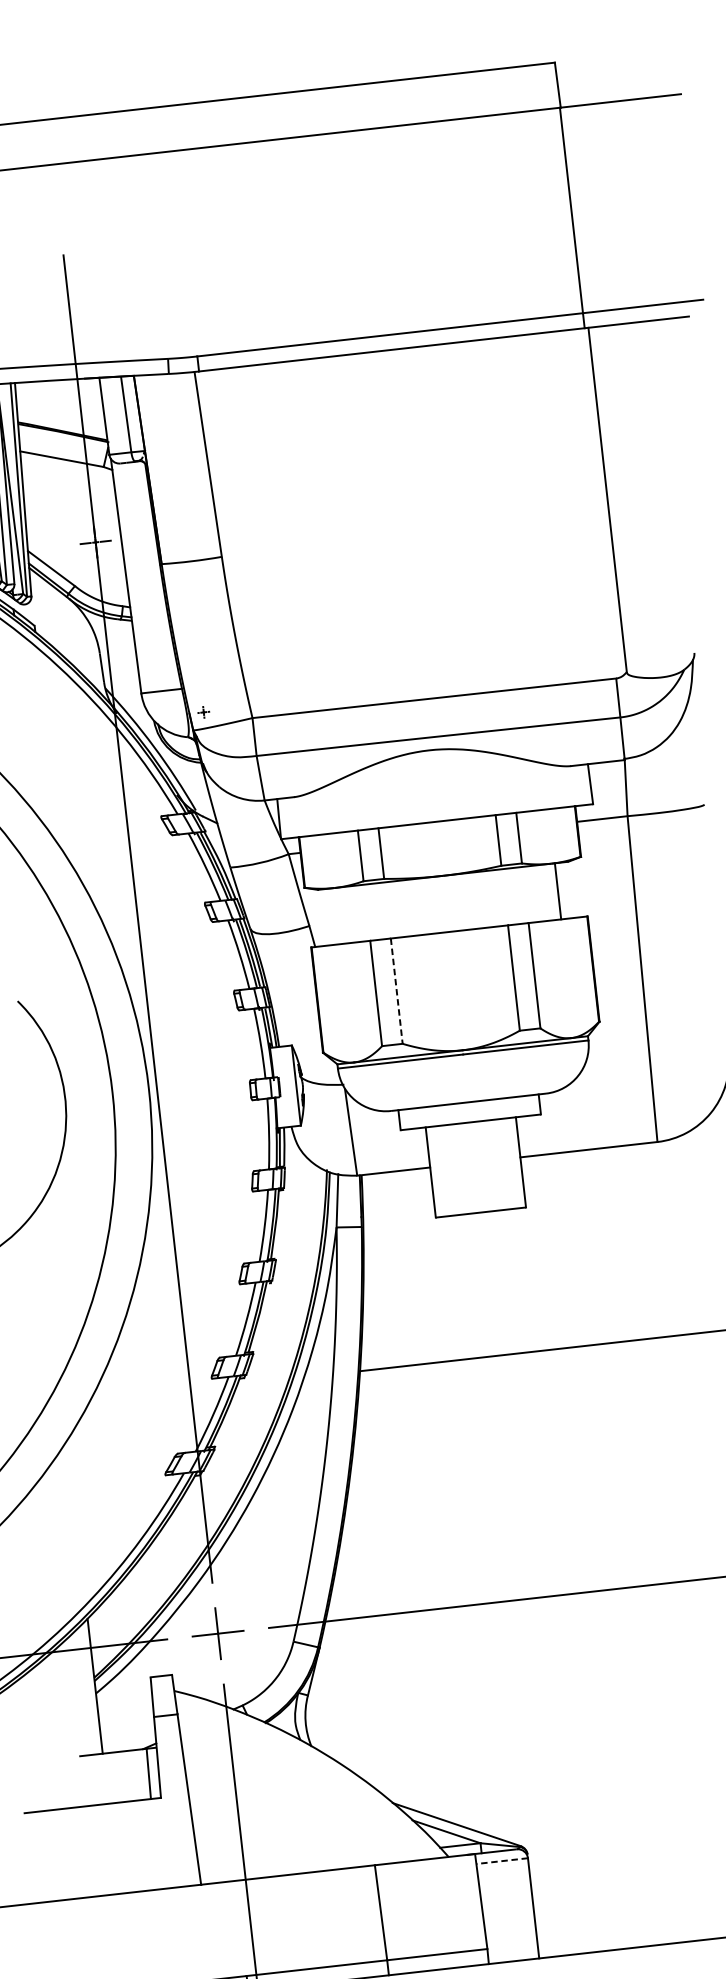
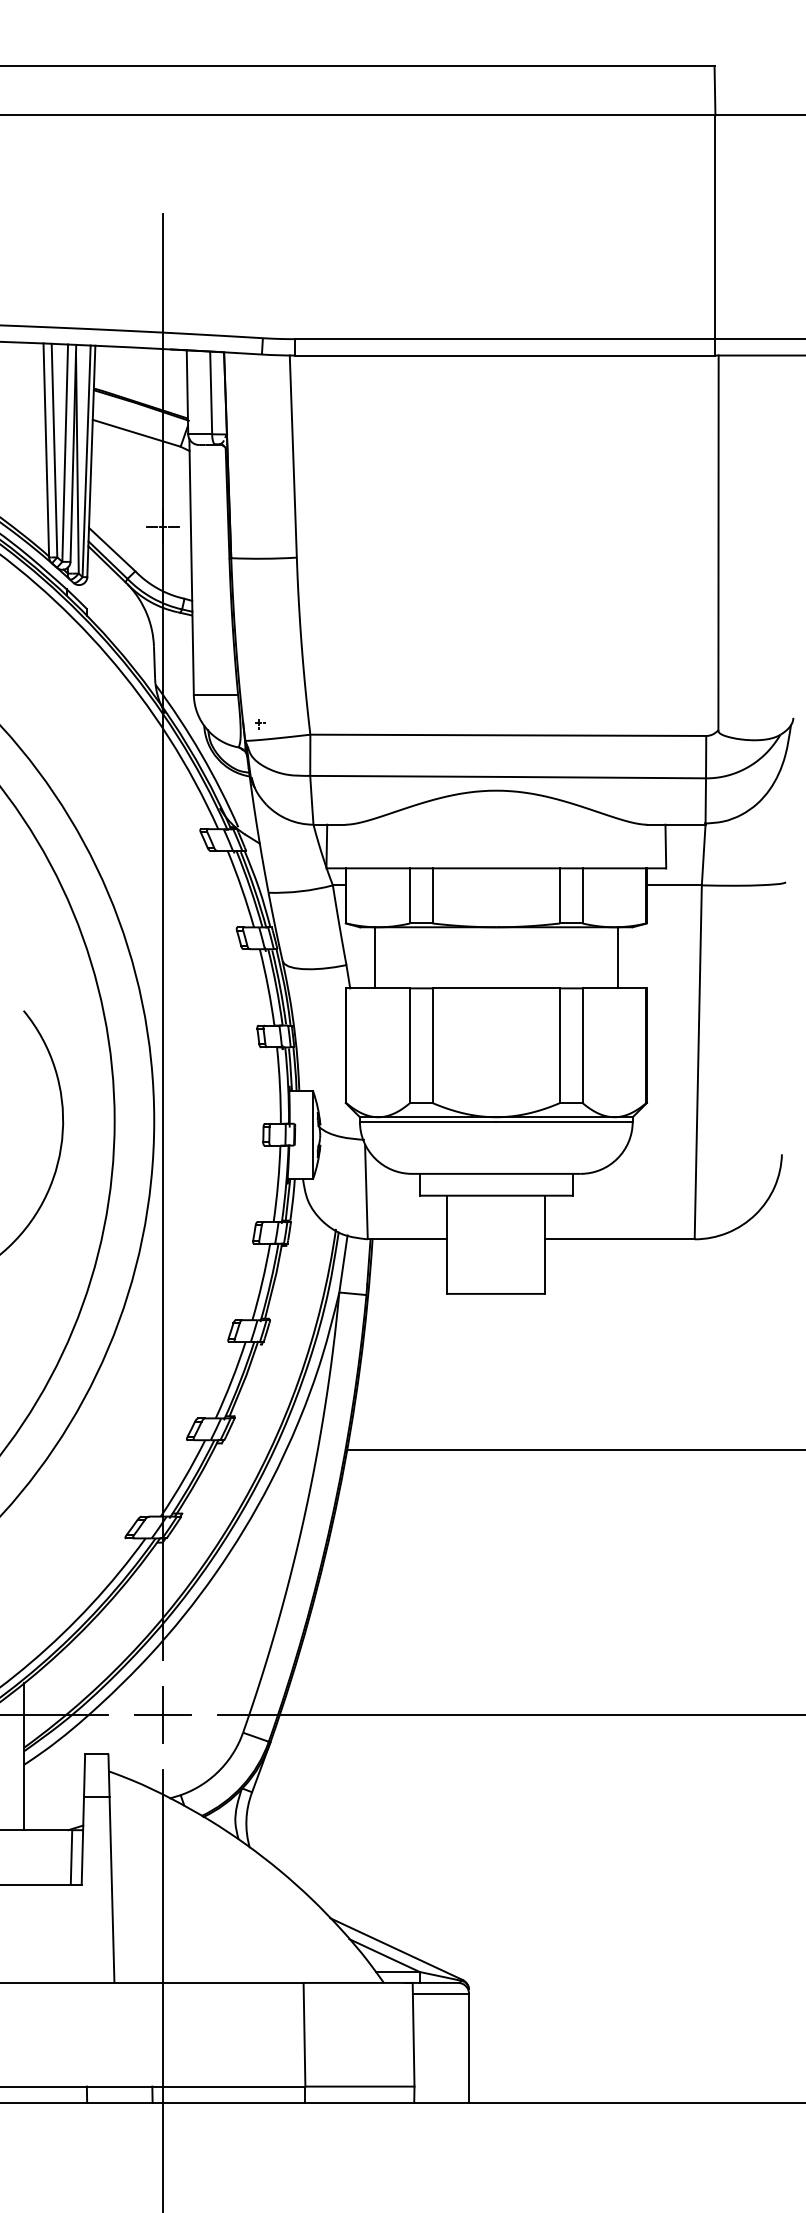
line: (334, 916) -> (374, 957), added
line: (396, 991) -> (432, 1046), dashed -> solid
line: (502, 1860) -> (441, 1993), dashed -> solid

